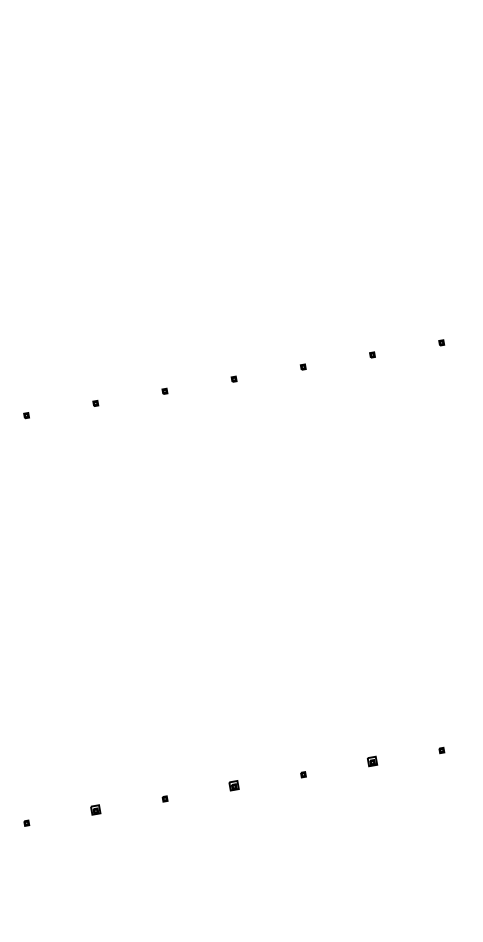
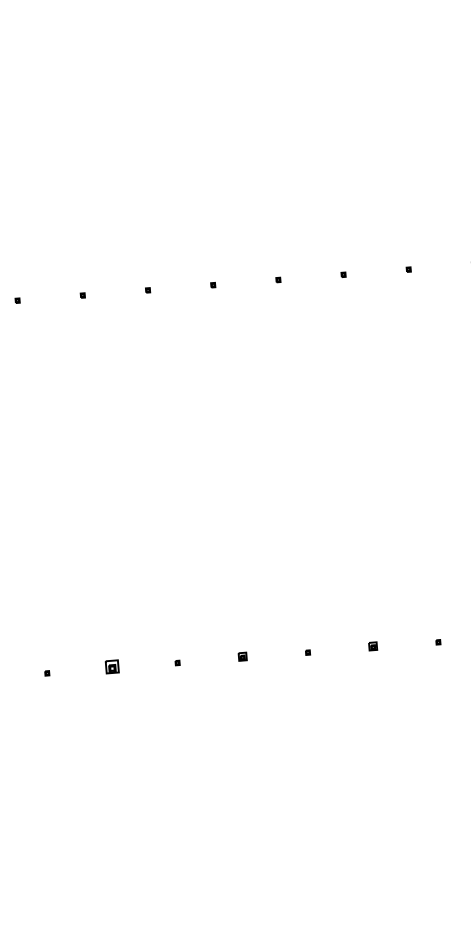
part: (95, 810) -> (112, 667), size x1.6

